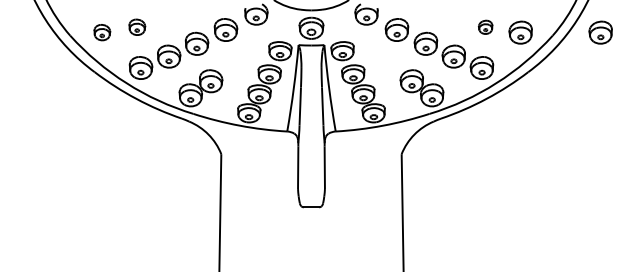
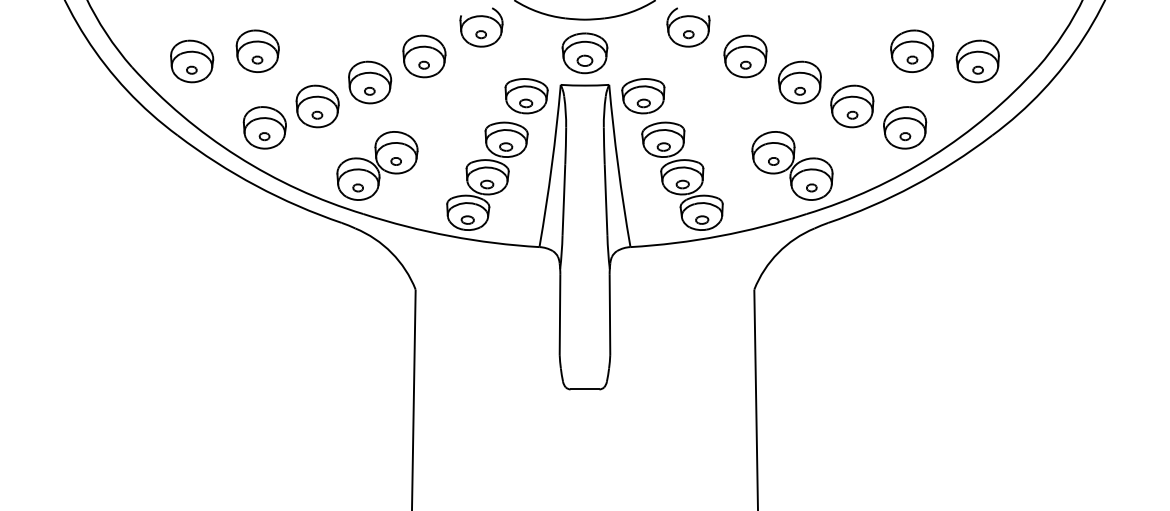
part: (137, 27) -> (258, 51), size x1.43
part: (485, 27) -> (911, 51), size x1.67
part: (102, 32) -> (192, 61), size x1.43
part: (600, 32) -> (1127, 61), removed

